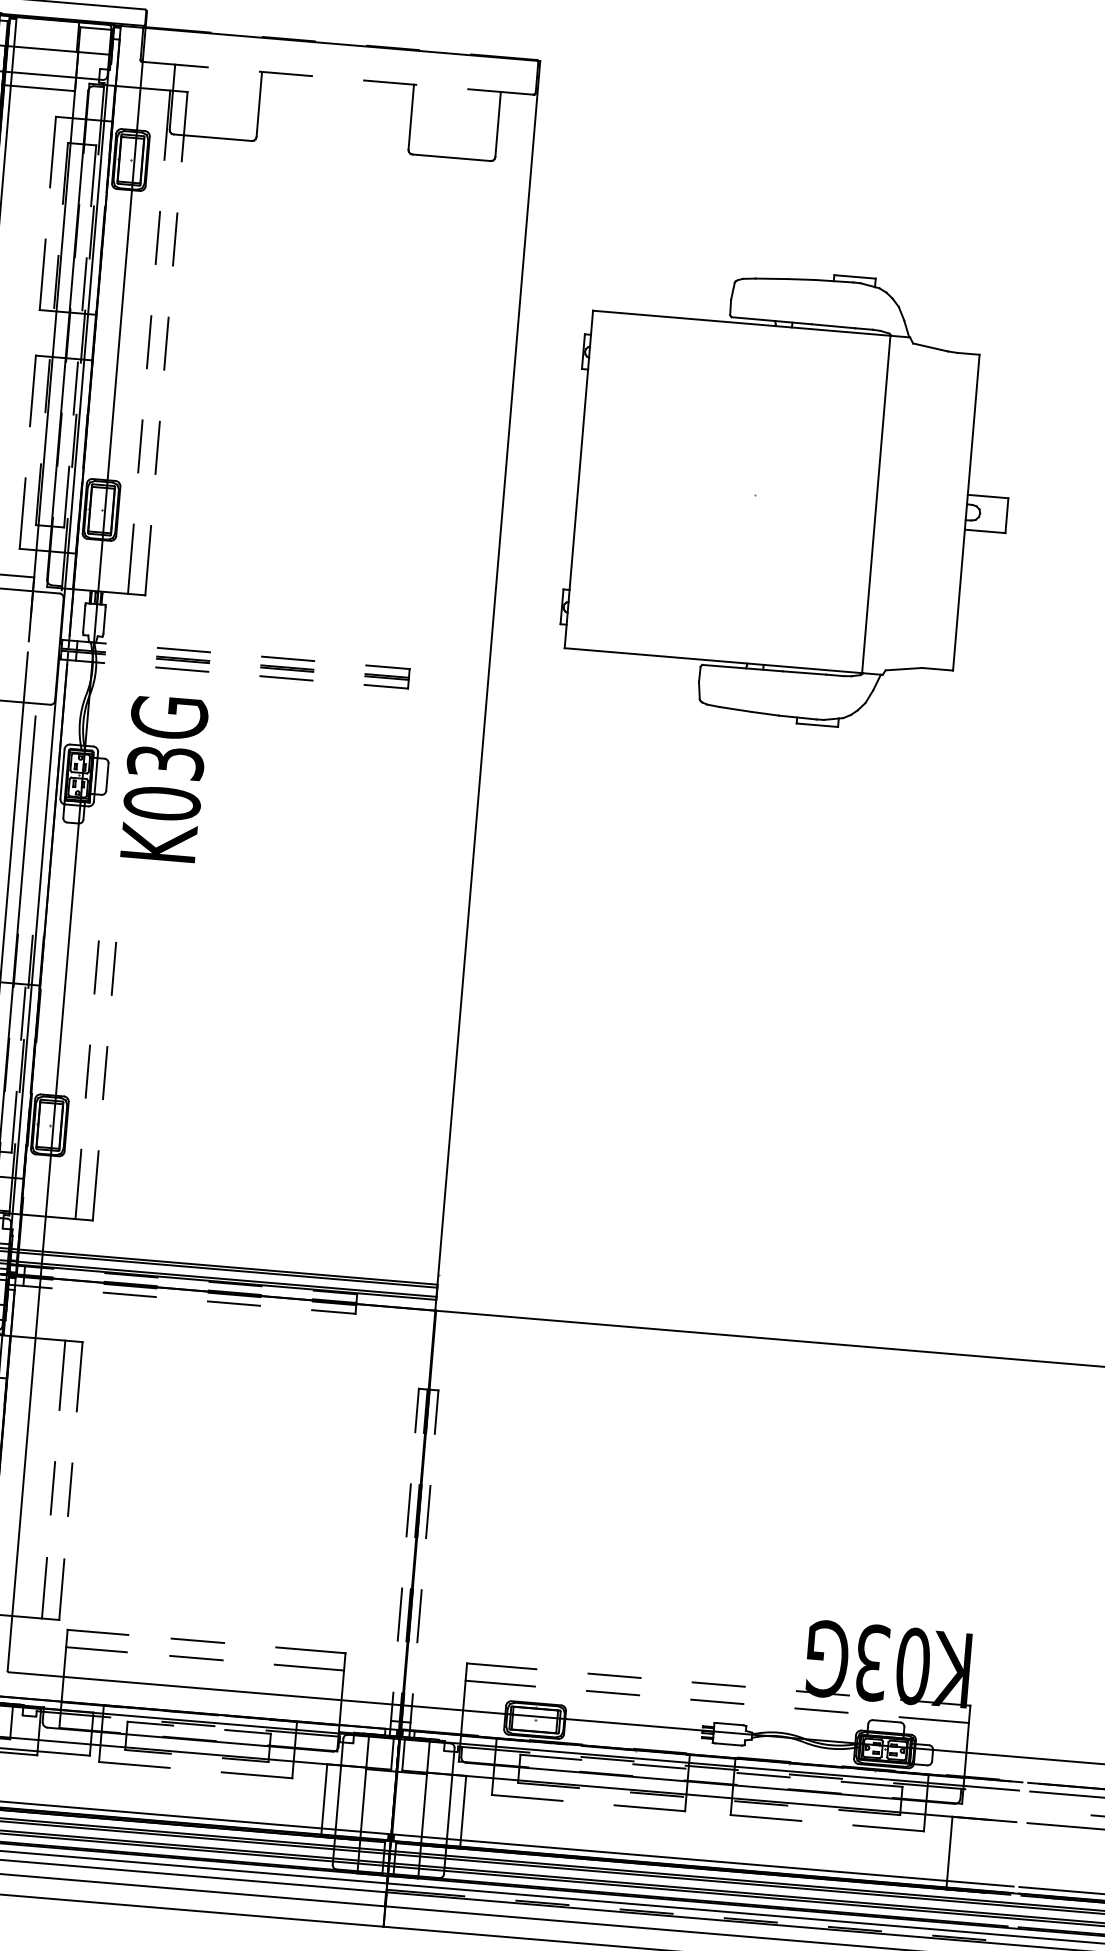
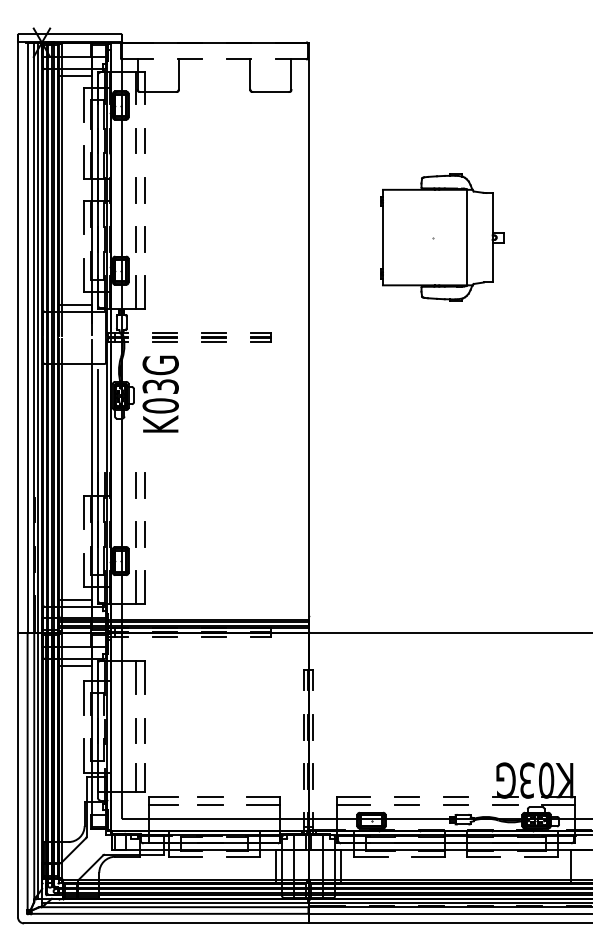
part: (789, 496) -> (442, 237), size x0.6

